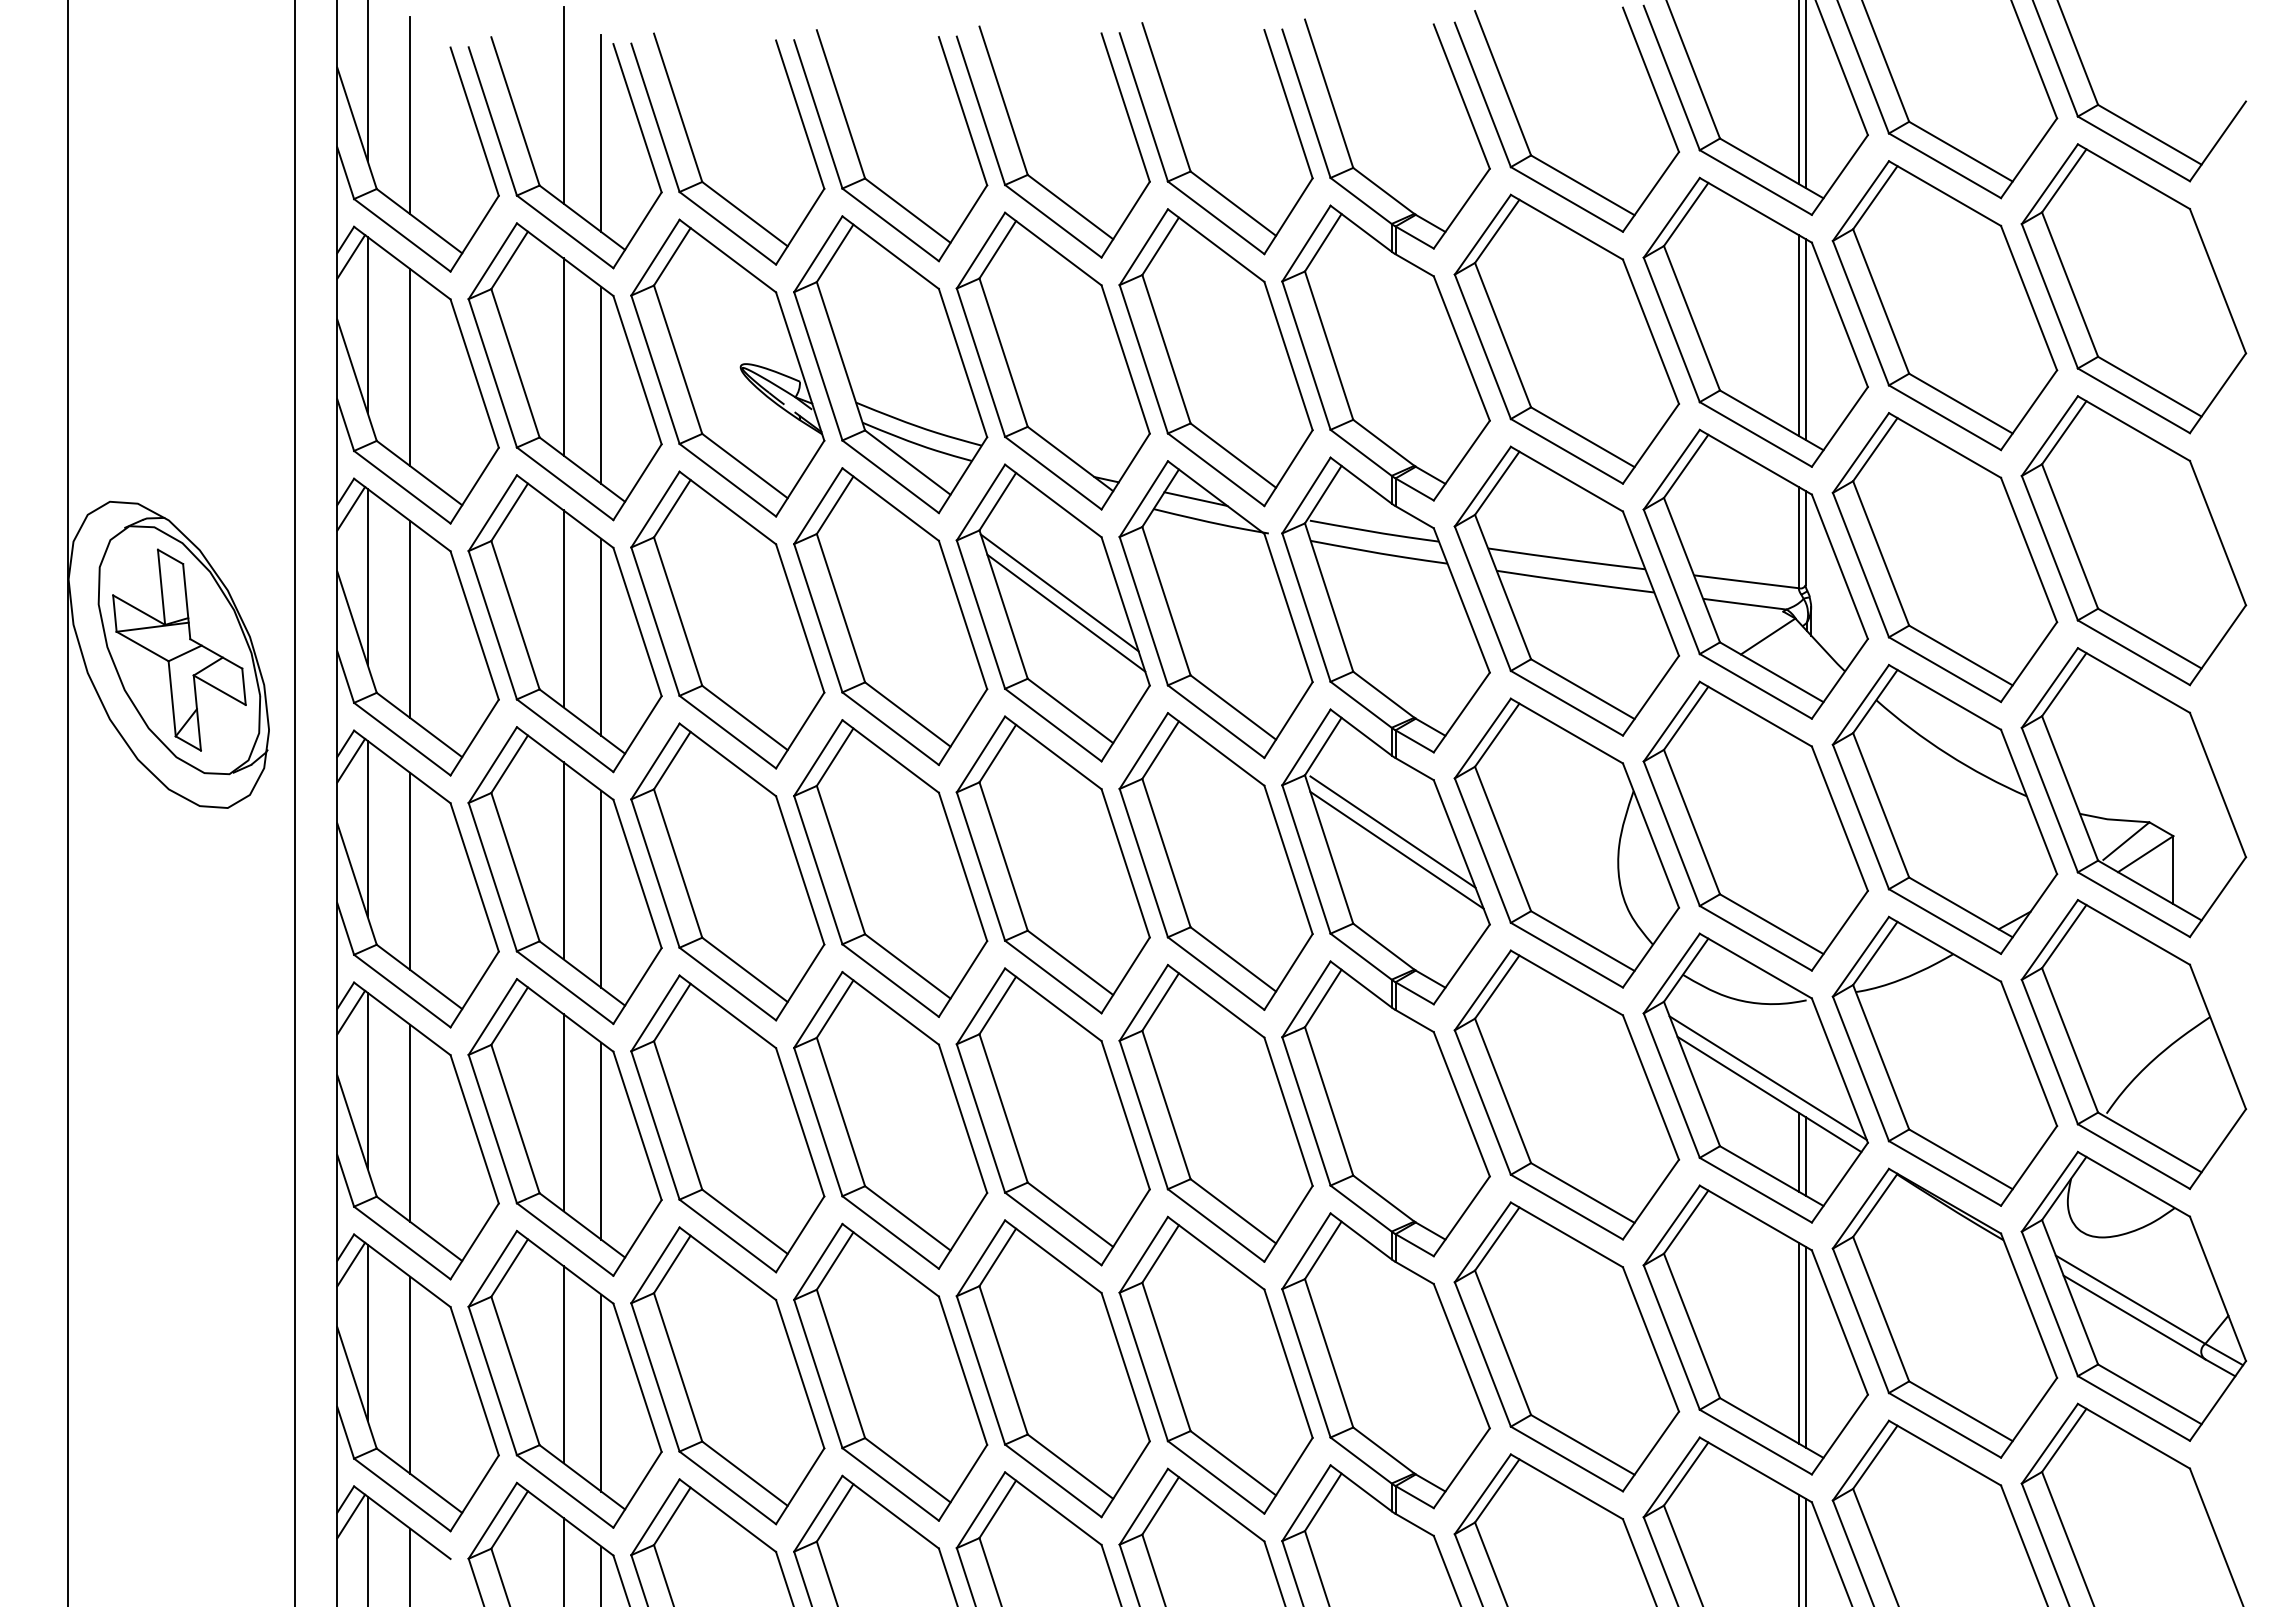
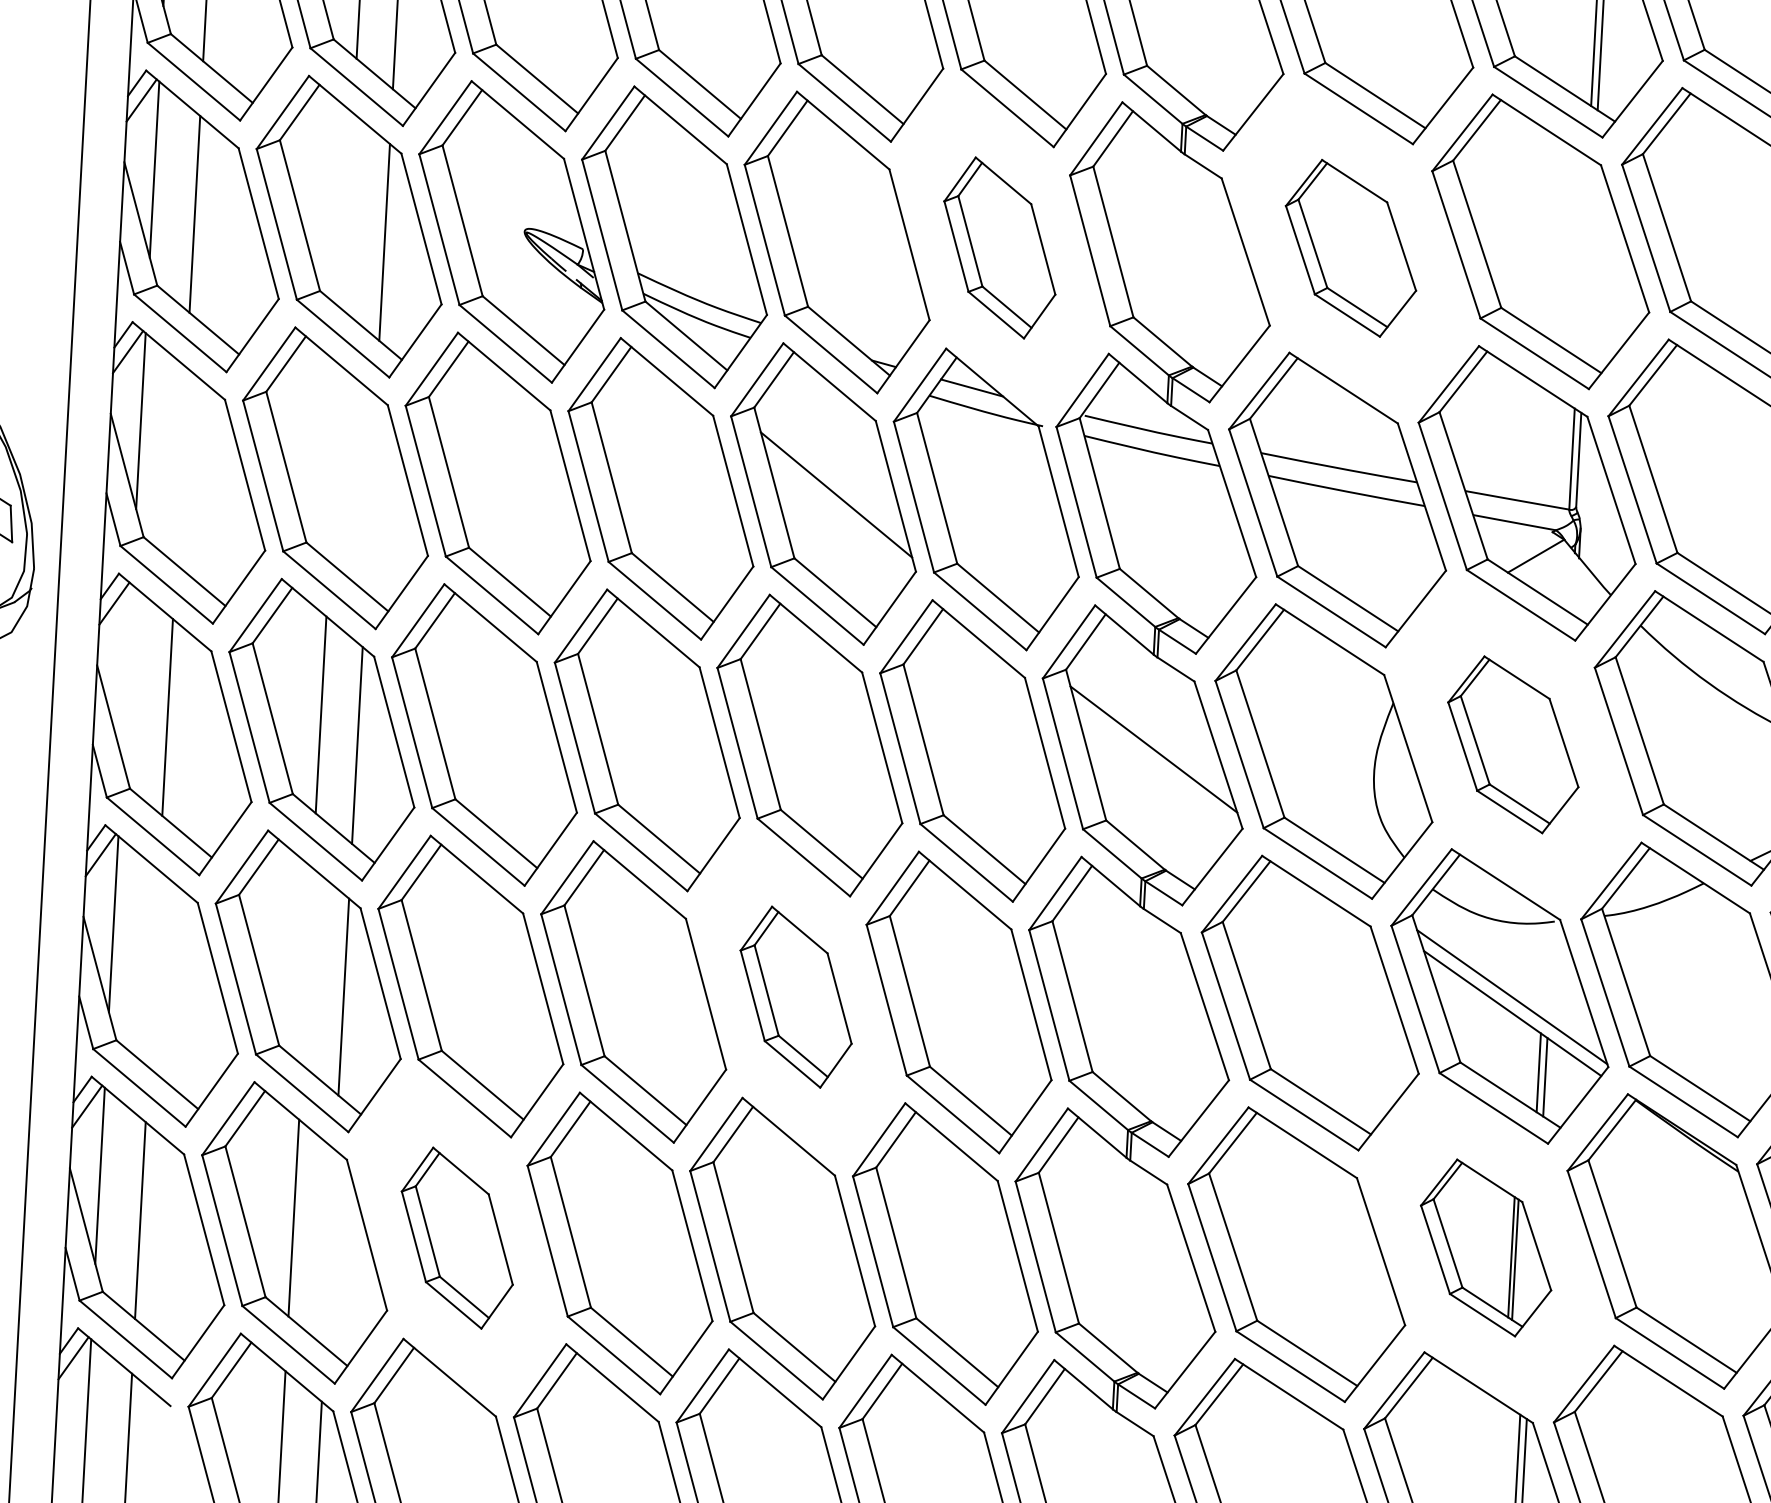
line: (1798, 335) -> (1582, 257), removed
part: (1566, 338) -> (1350, 247), size x0.6
line: (1805, 339) -> (1589, 261), removed
line: (563, 356) -> (348, 211), removed
part: (1215, 357) -> (999, 247), size x0.6
line: (1059, 592) -> (830, 473), removed
line: (563, 608) -> (334, 463), removed
line: (410, 619) -> (181, 465), removed
line: (601, 636) -> (371, 493), removed
part: (1755, 825) -> (1513, 744), size x0.6
line: (367, 828) -> (127, 672), removed
line: (1392, 831) -> (1150, 730), removed
line: (563, 1112) -> (307, 966), removed
part: (1052, 1116) -> (795, 996), size x0.6
line: (410, 1123) -> (154, 969), removed
part: (1755, 1329) -> (1485, 1247), size x0.6
part: (727, 1375) -> (456, 1237), size x0.6
line: (601, 1392) -> (330, 1247), removed

